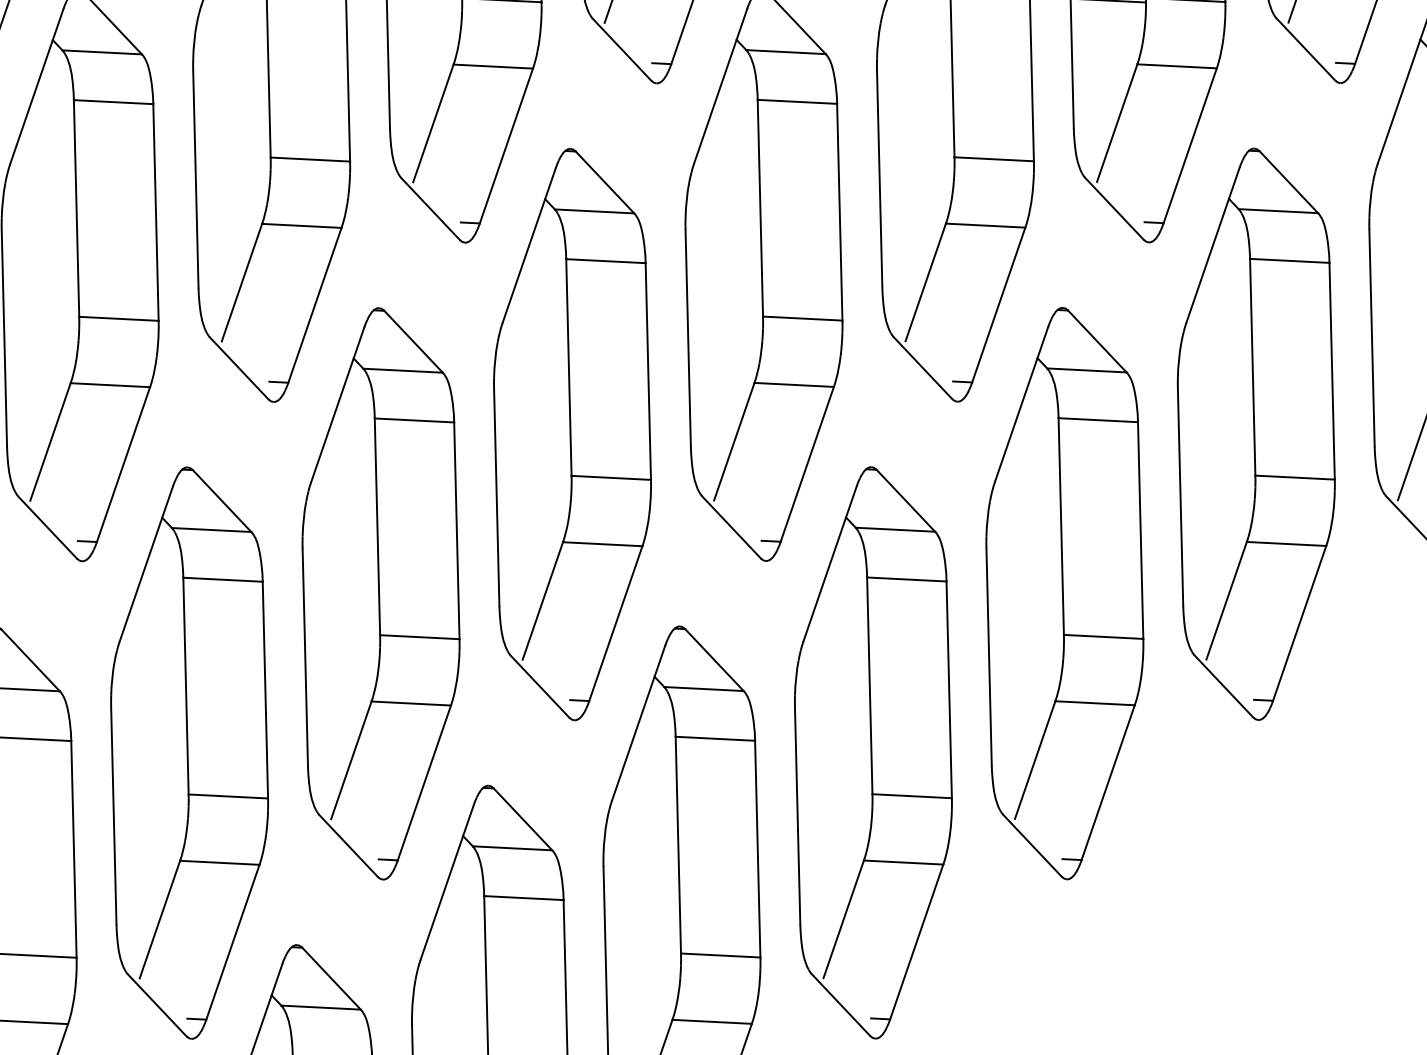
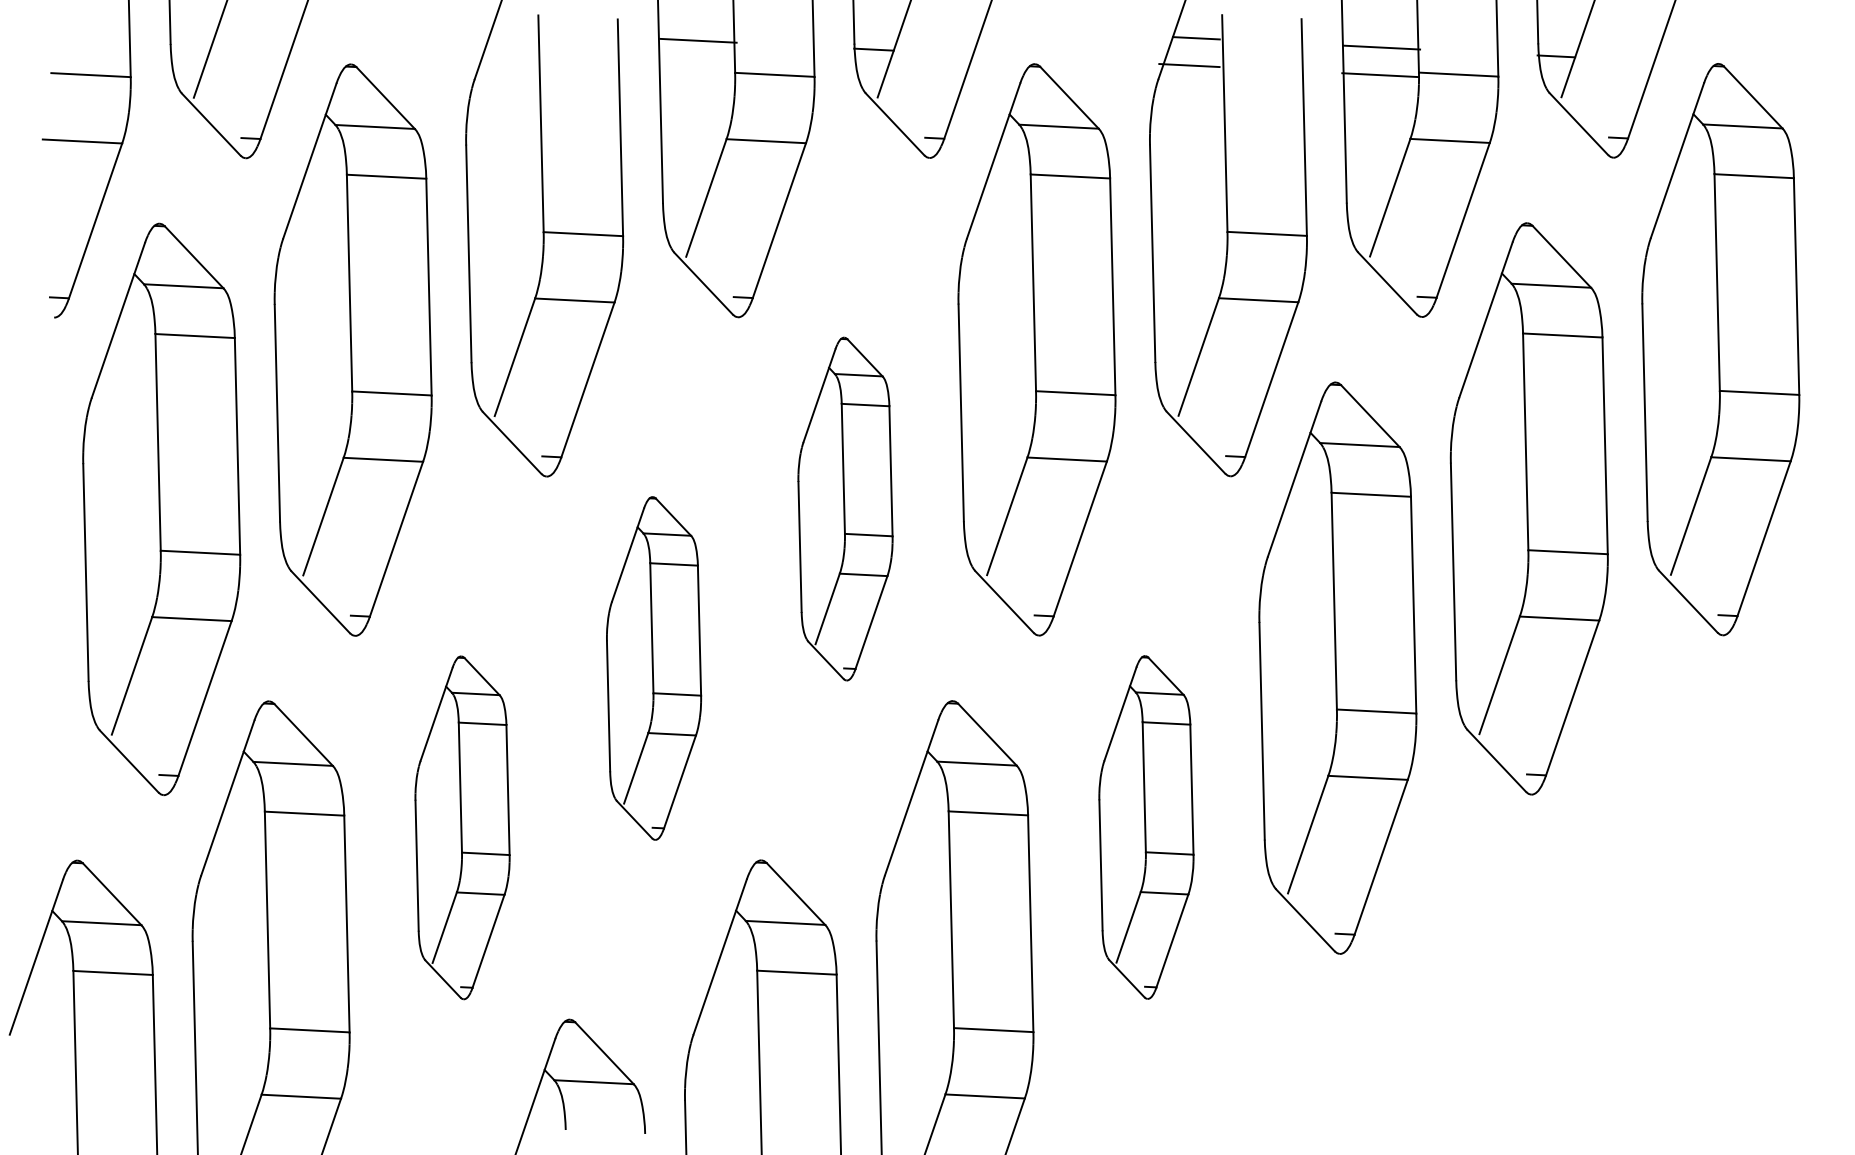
part: (572, 433) -> (845, 508), size x0.6
part: (380, 593) -> (653, 668), size x0.6
part: (189, 752) -> (462, 827), size x0.6
part: (873, 752) -> (1146, 827), size x0.6

